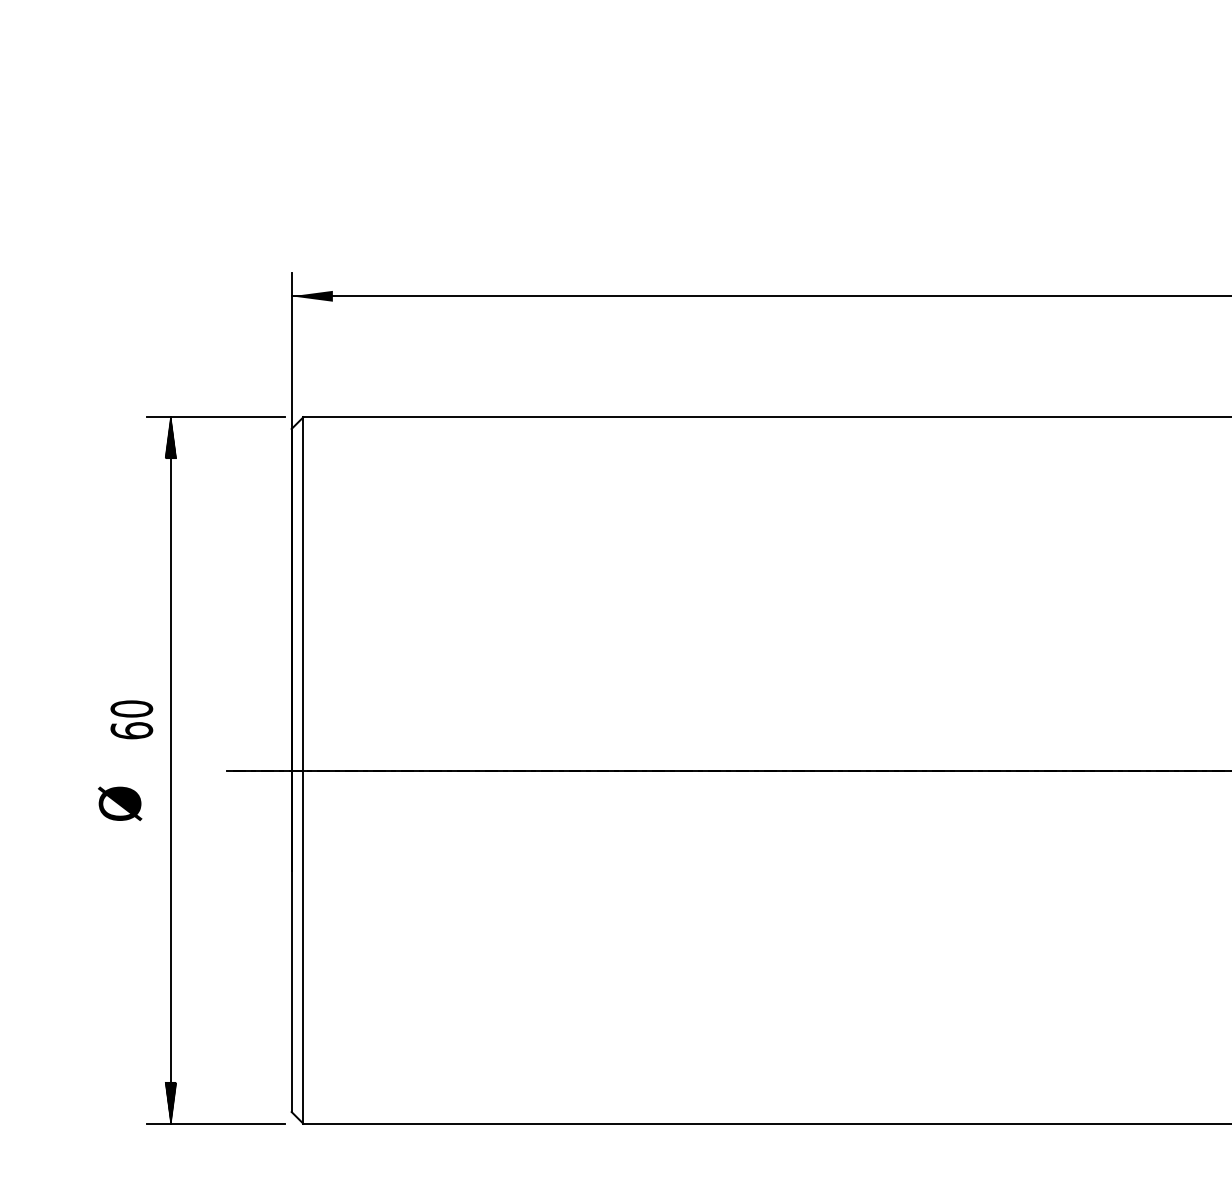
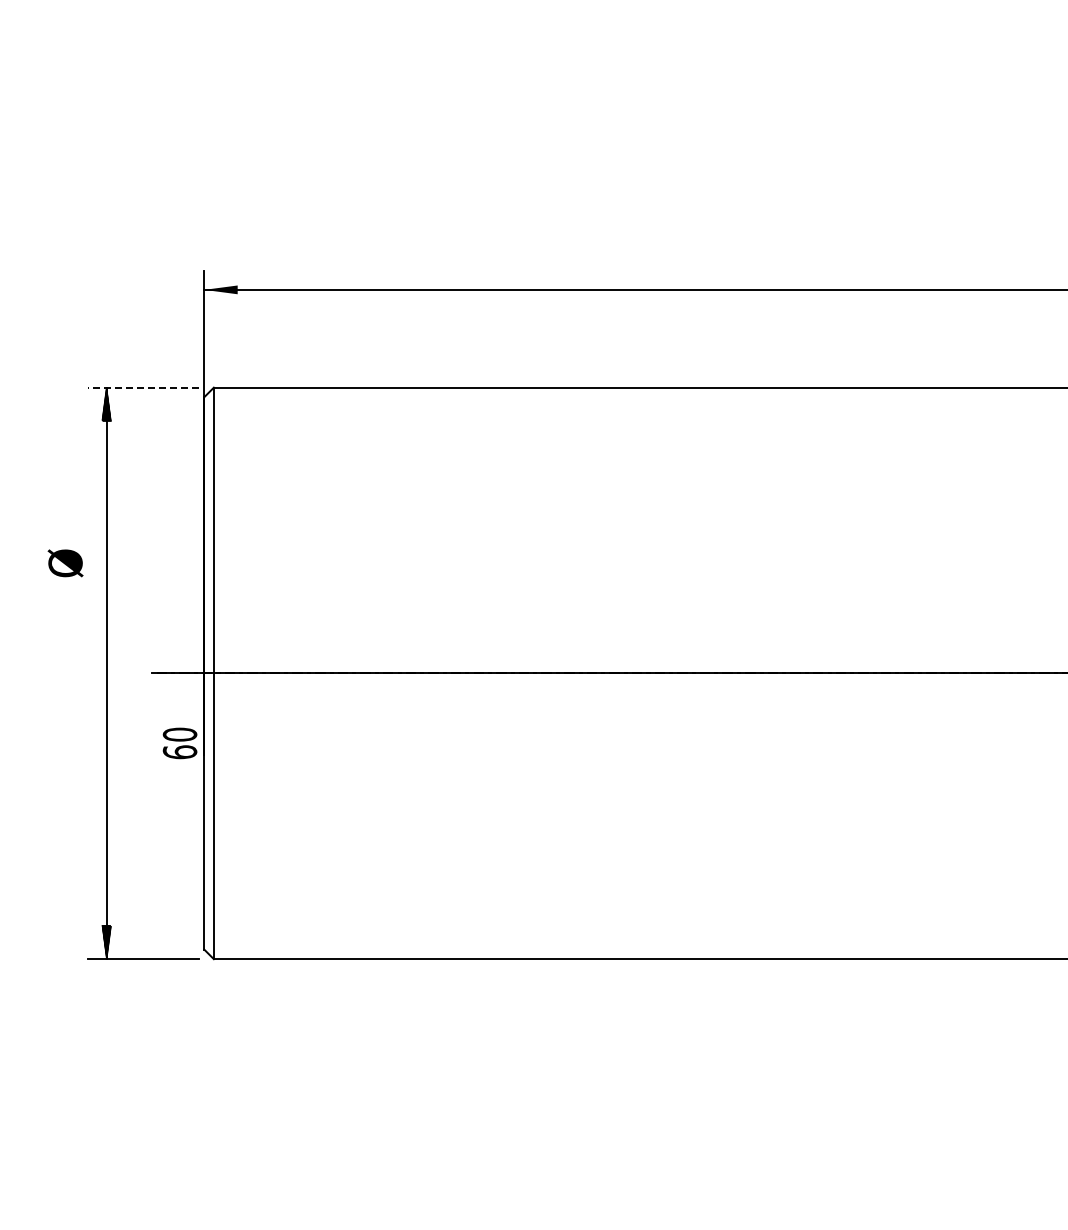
line: (216, 416) -> (143, 387), solid -> dashed
text: (131, 719) -> (179, 743), moved
text: (119, 803) -> (65, 563), moved

